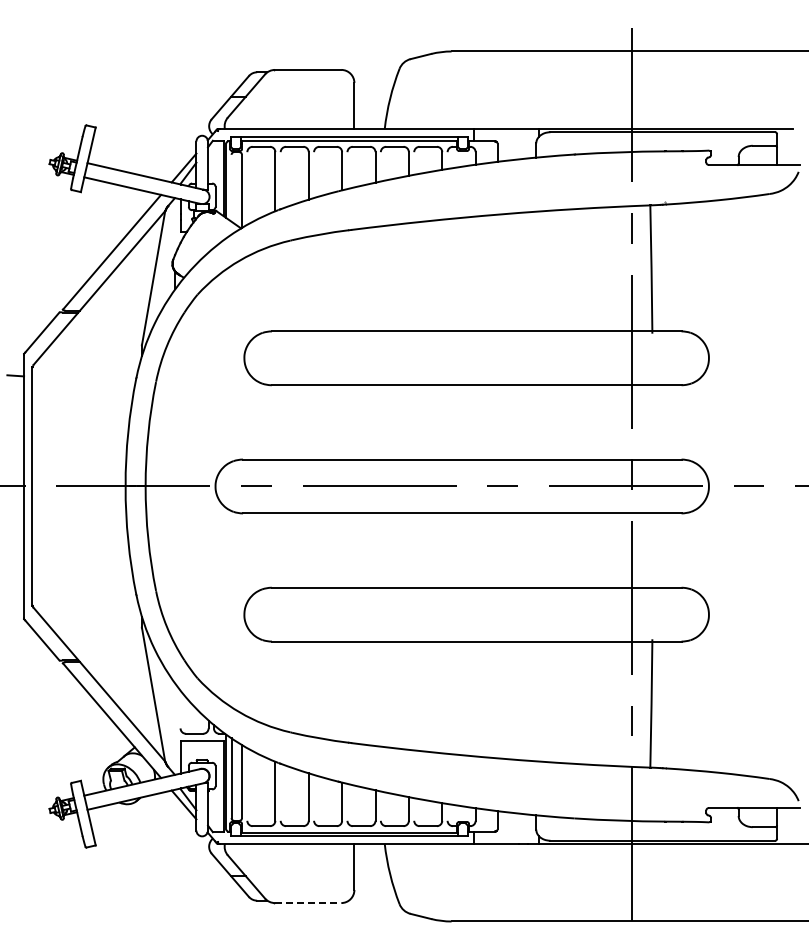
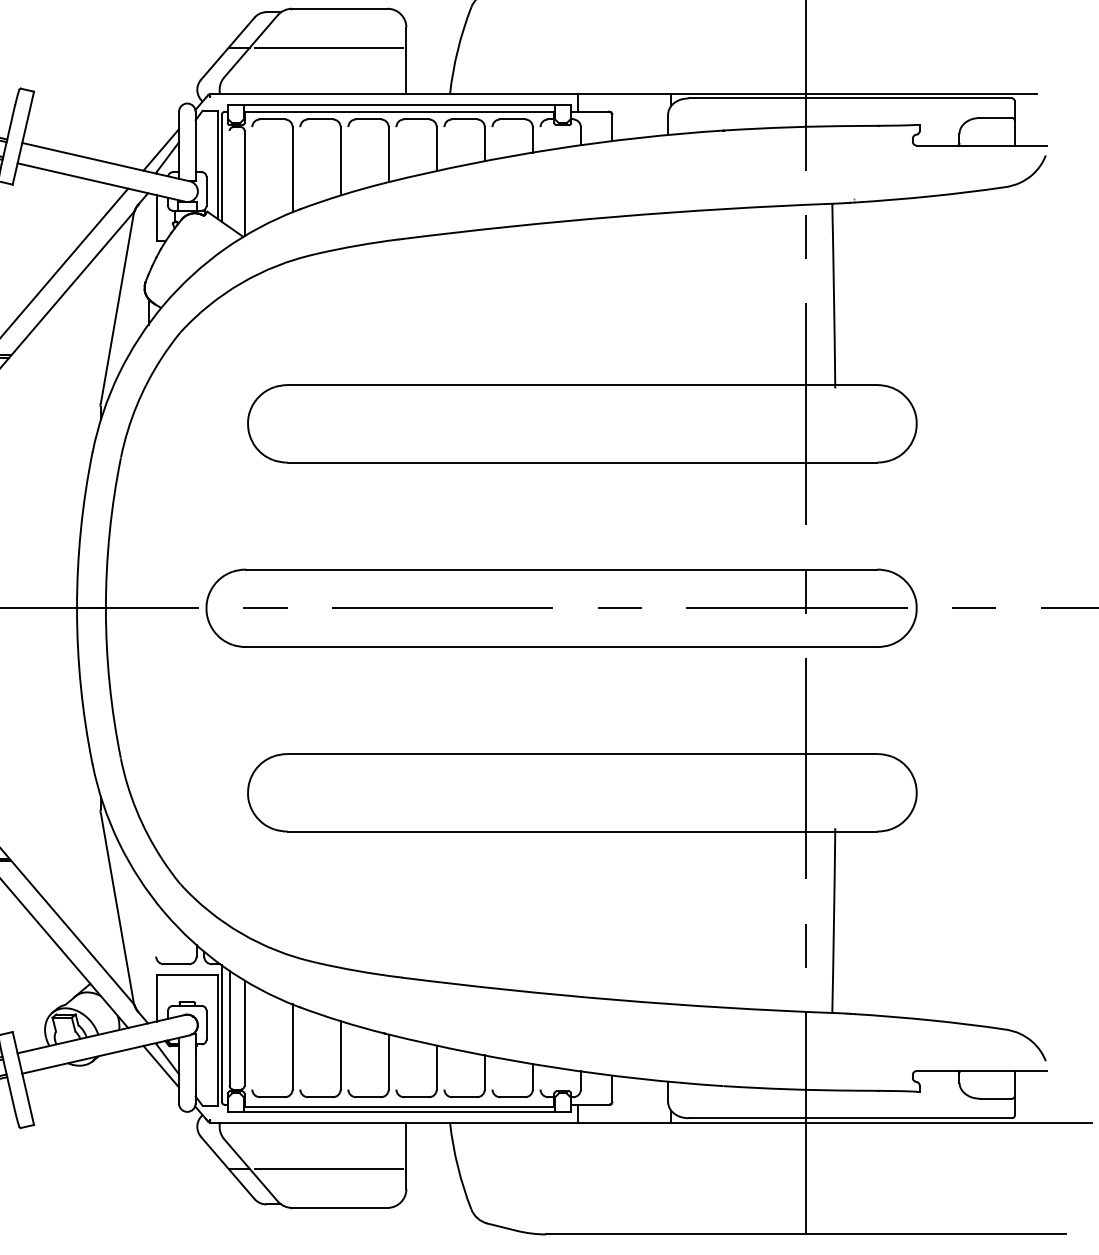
line: (300, 96) -> (328, 47), added
line: (300, 876) -> (328, 1169), added
line: (308, 903) -> (340, 1208), dashed -> solid

